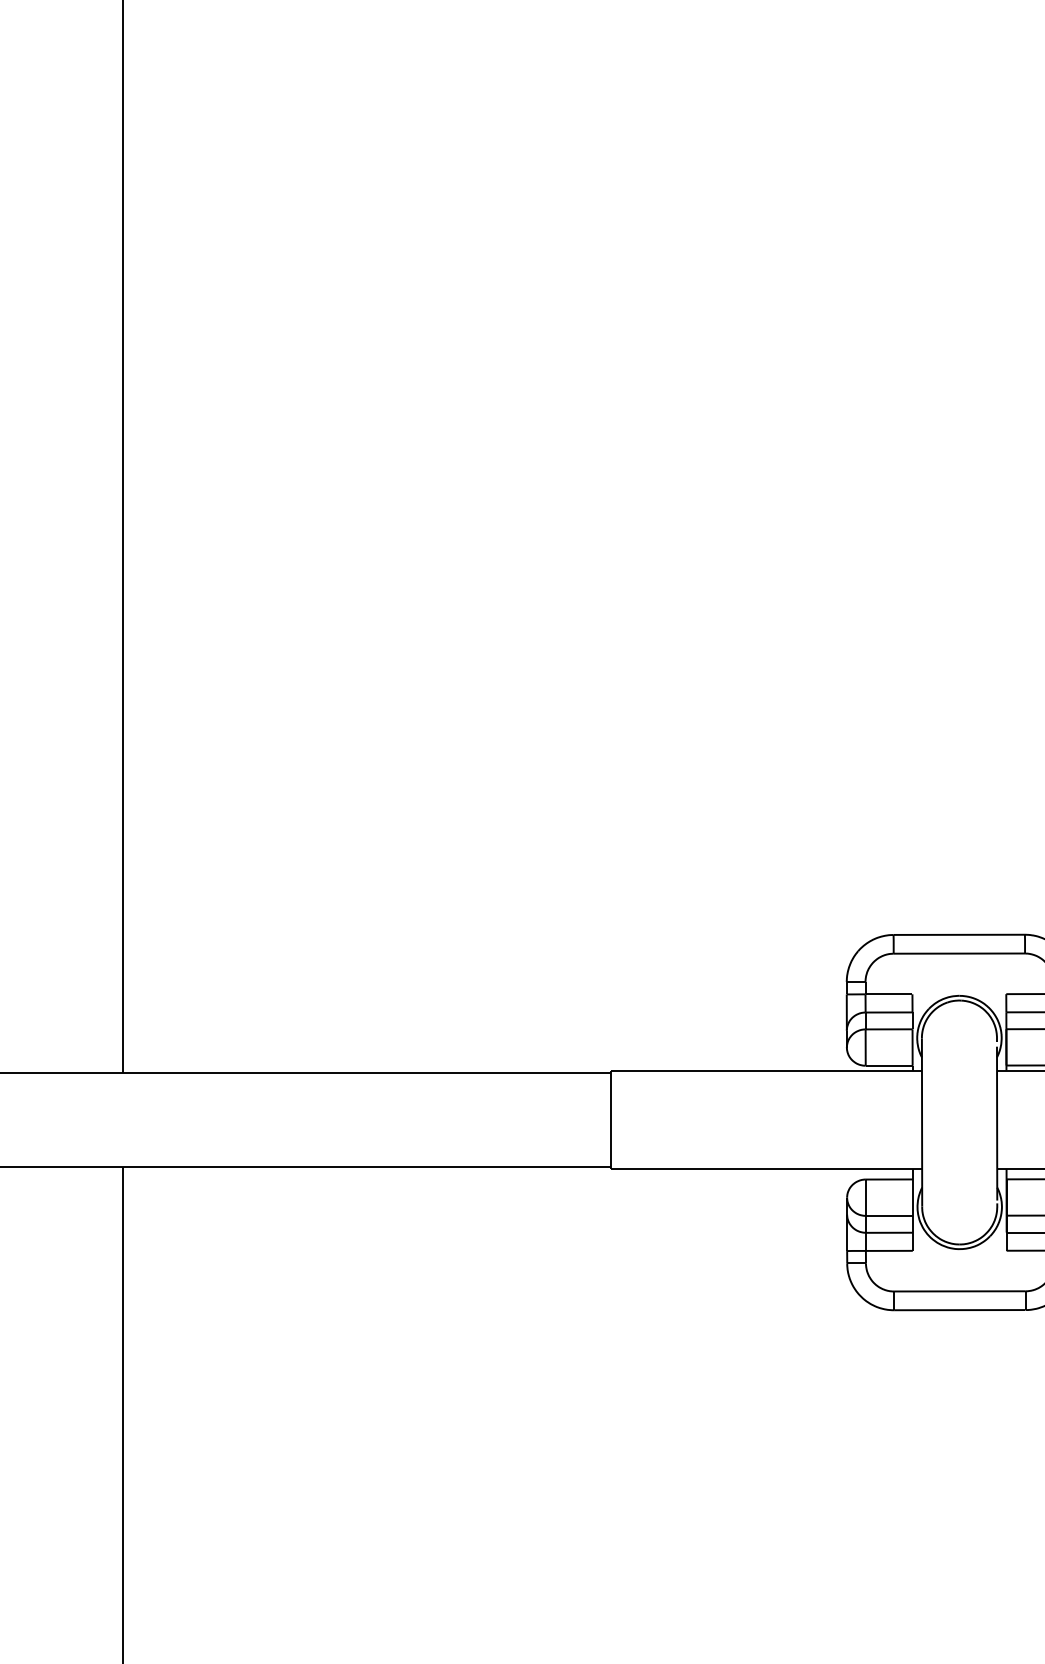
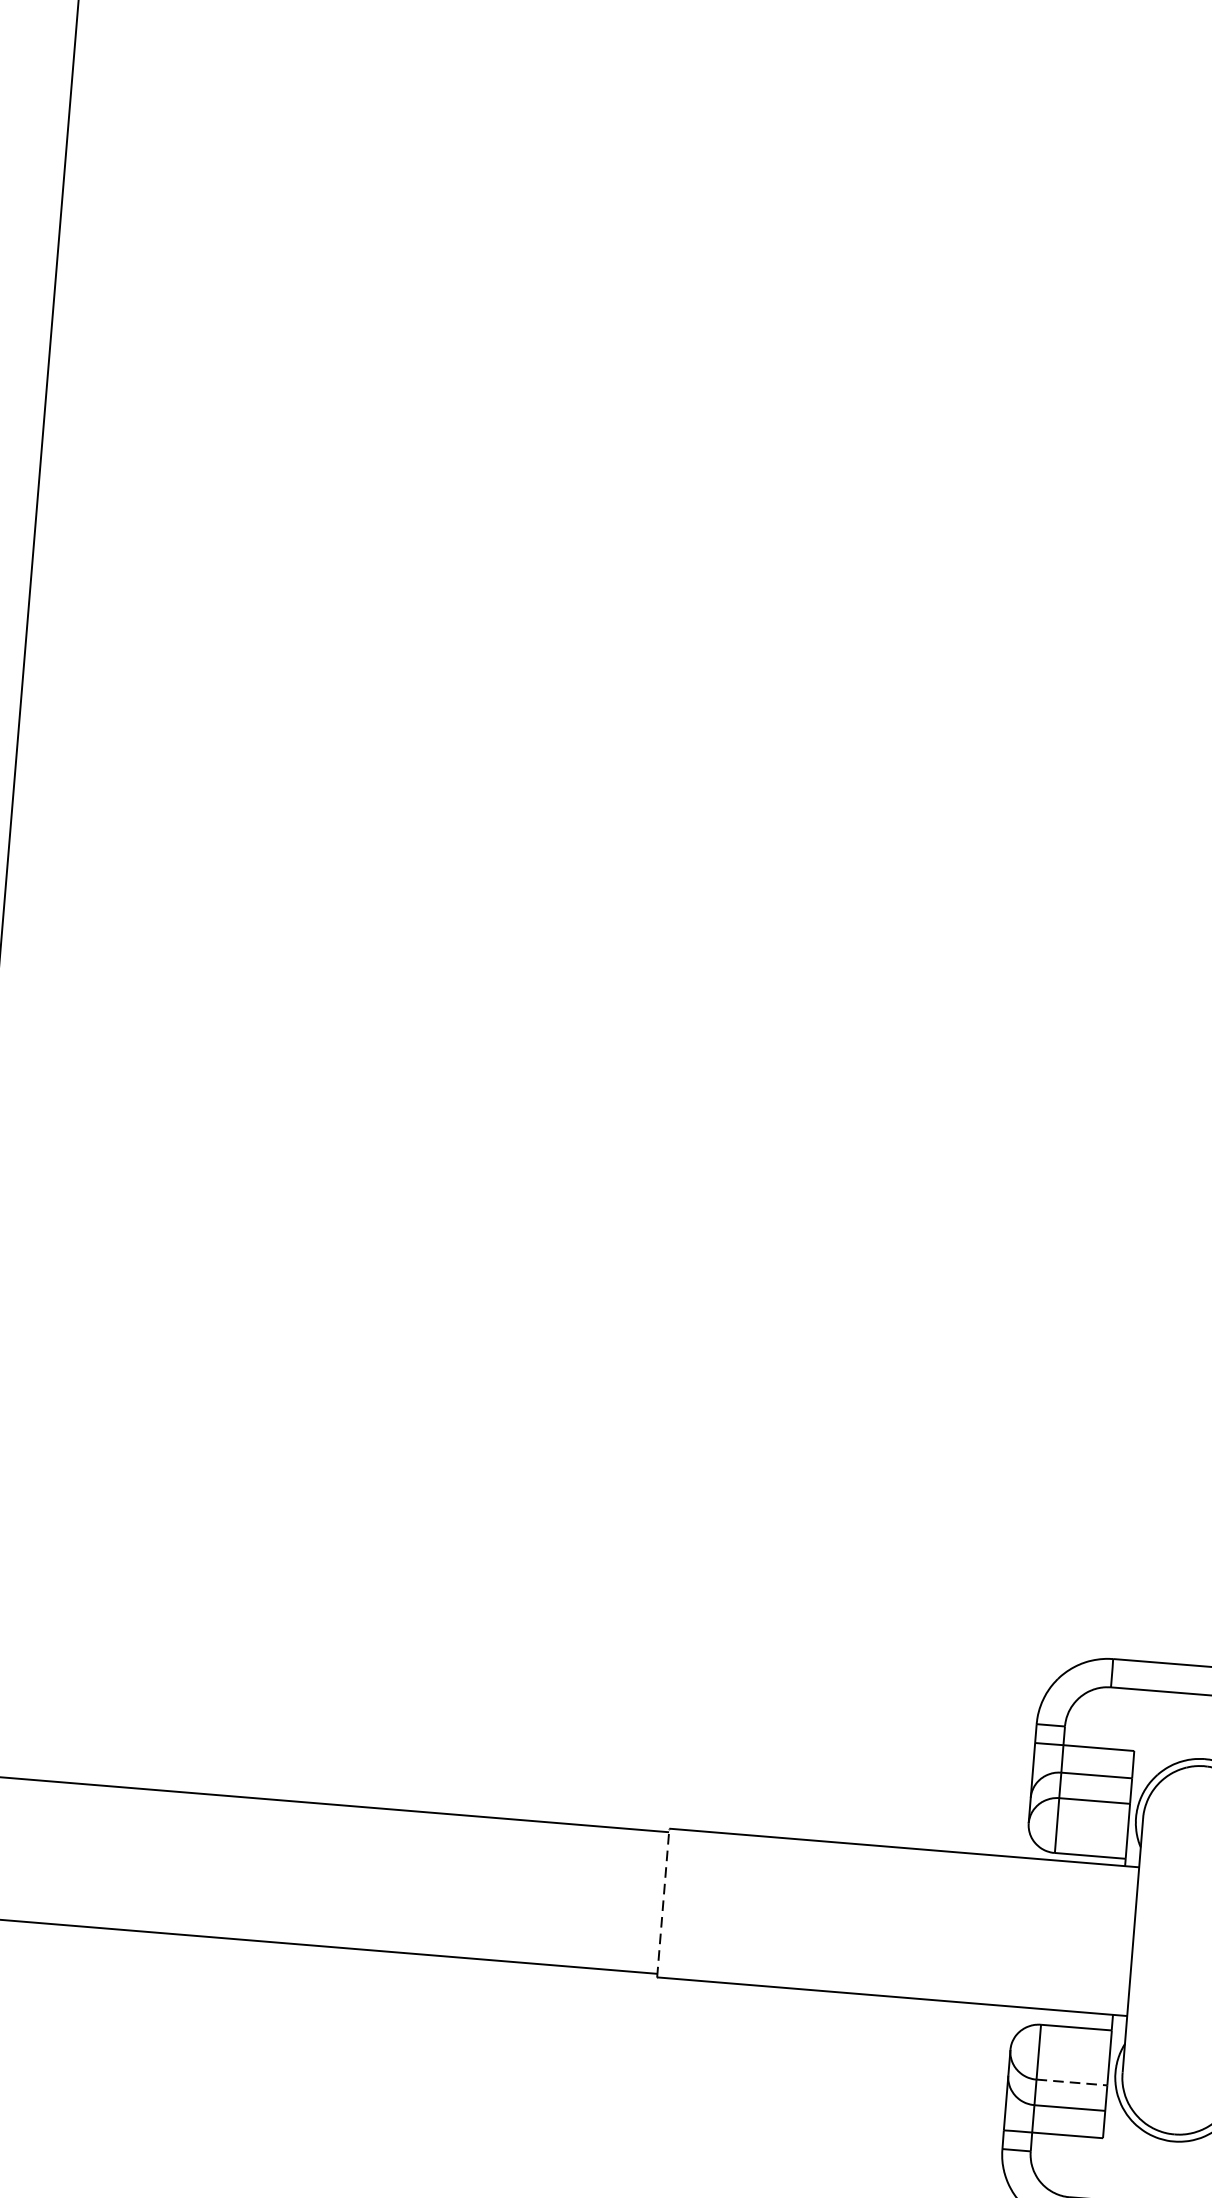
line: (610, 1119) -> (663, 1902), solid -> dashed
line: (889, 1215) -> (1072, 2081), solid -> dashed

